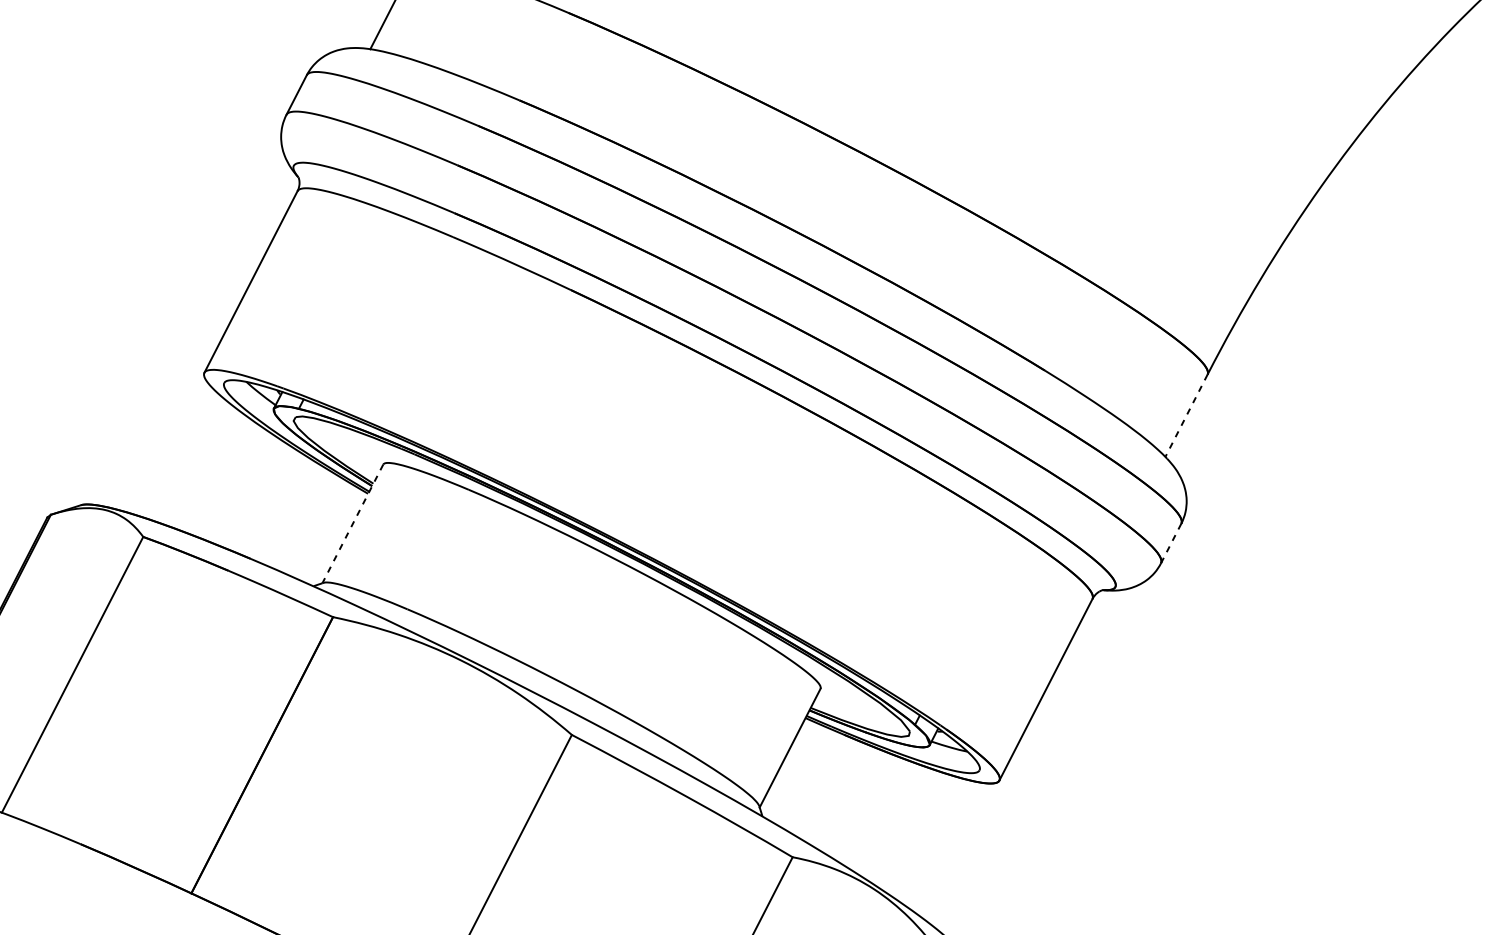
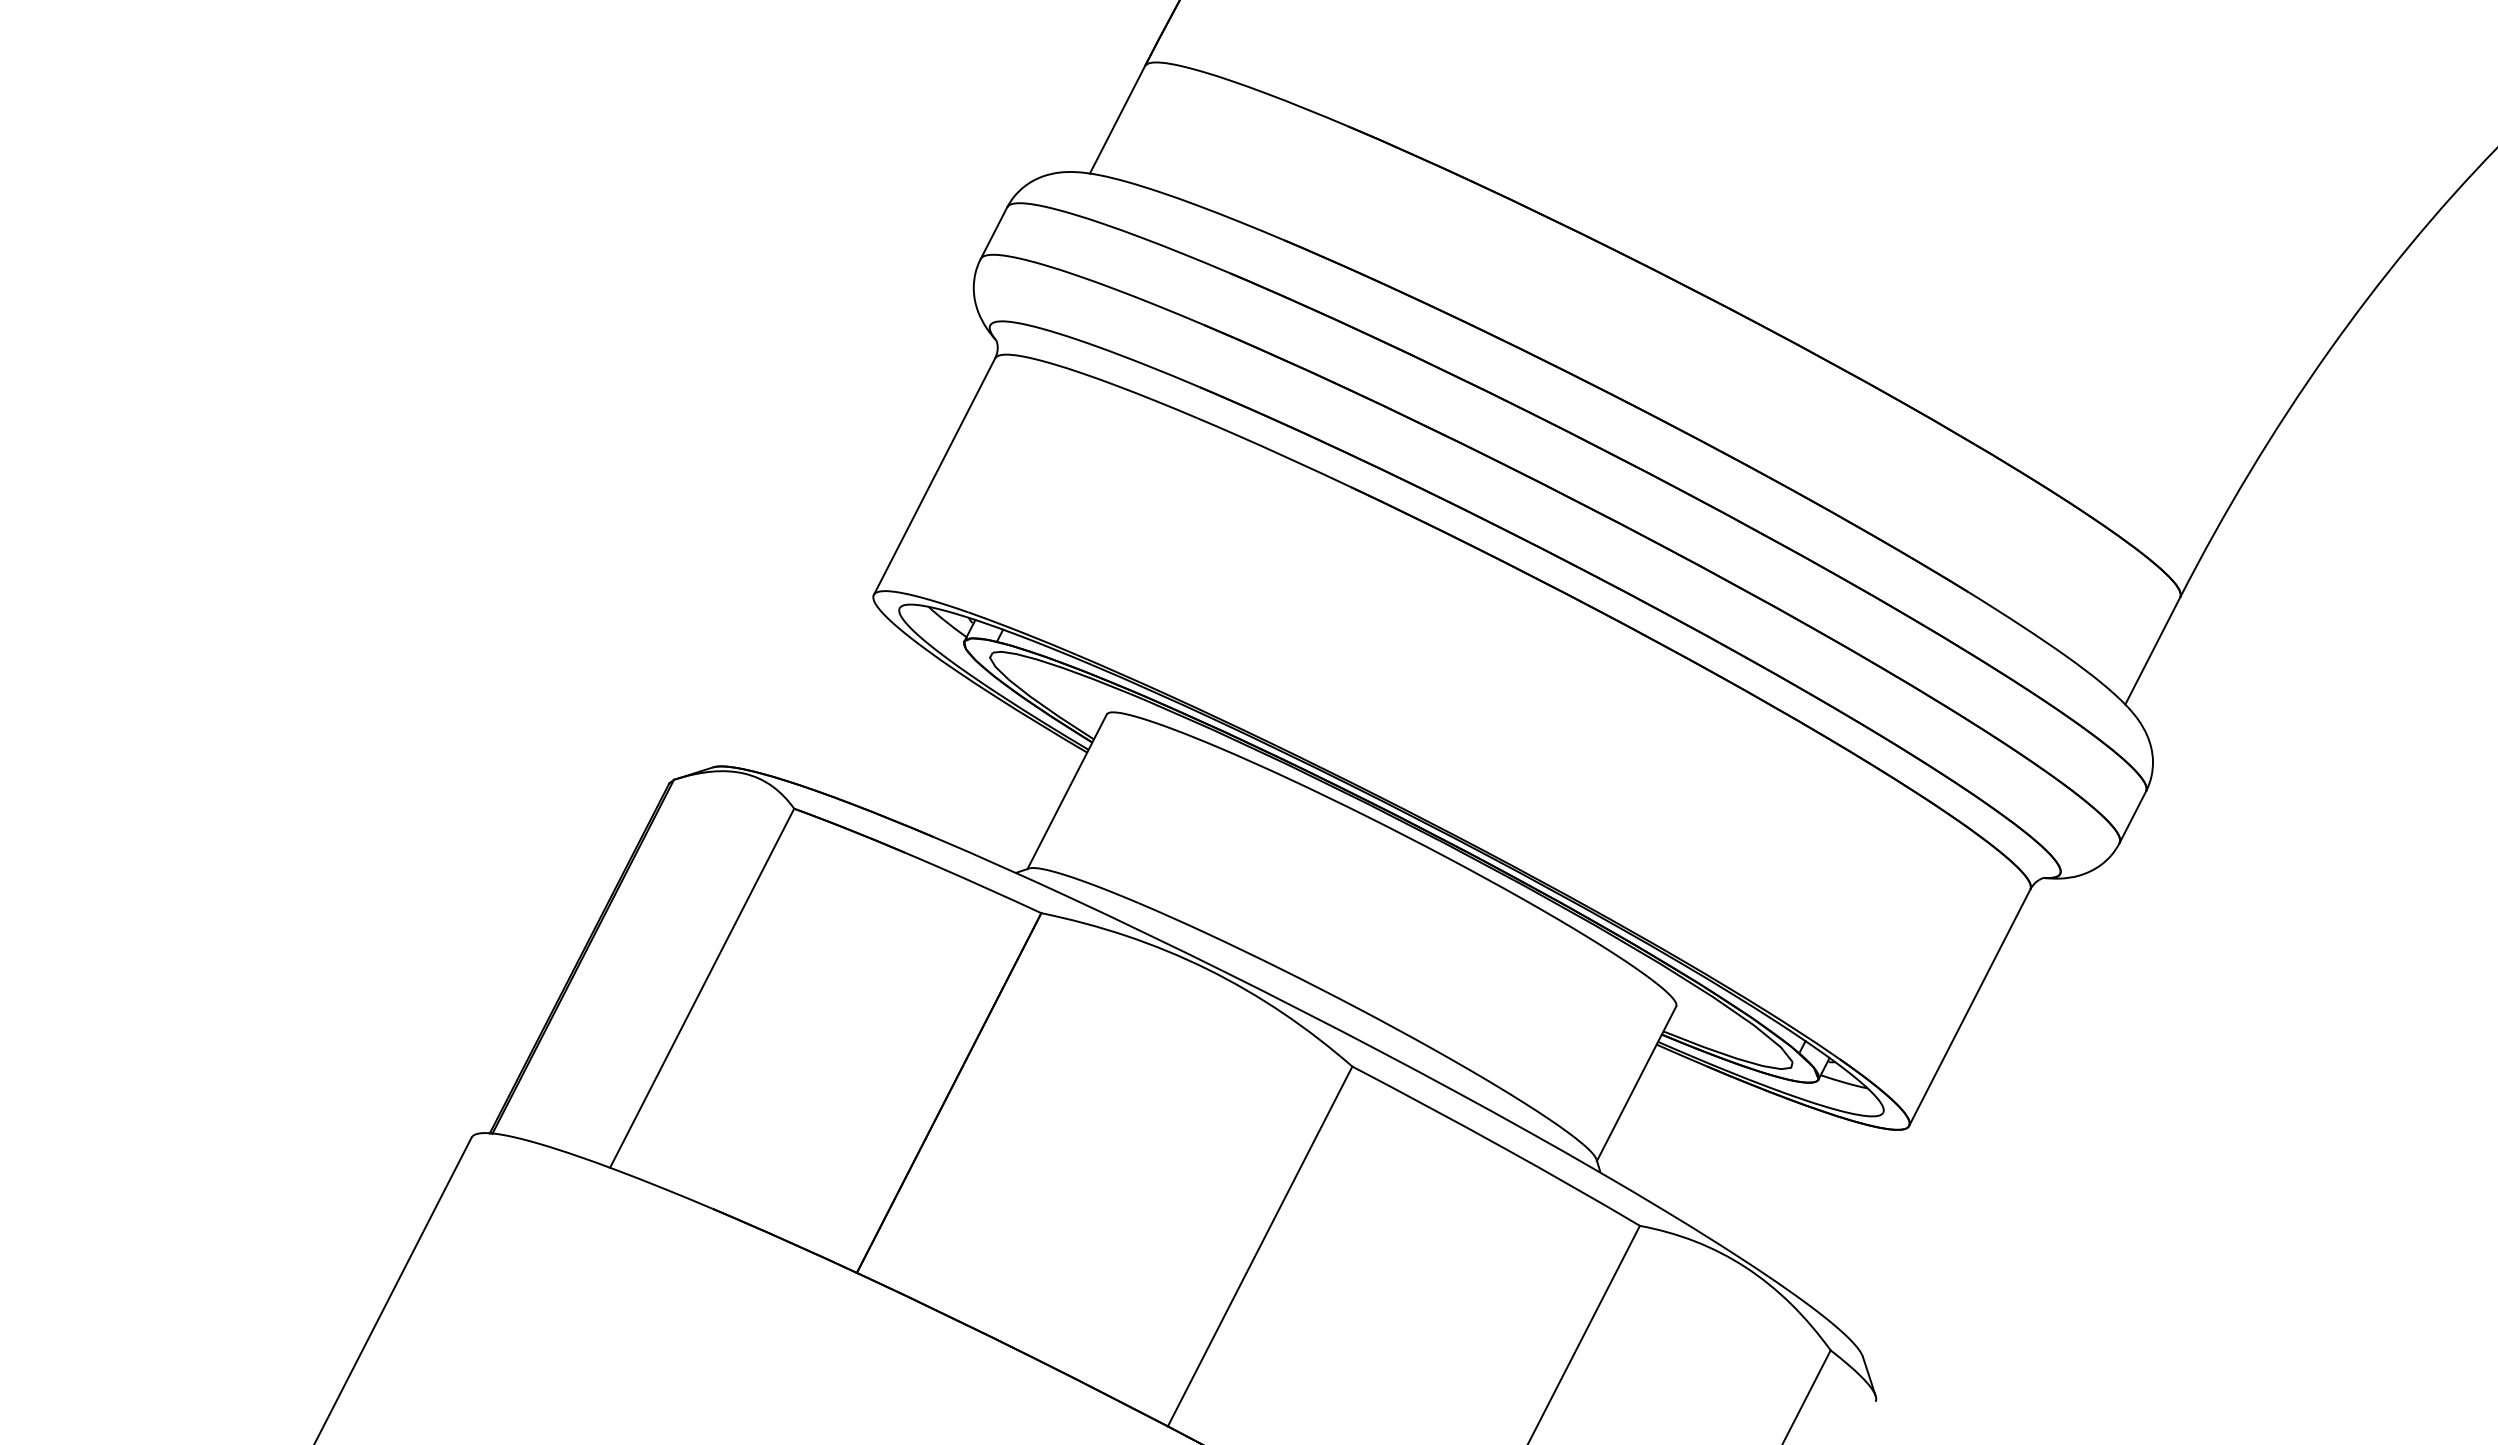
line: (1186, 416) -> (2152, 651), dashed -> solid
line: (353, 523) -> (1067, 791), dashed -> solid
line: (1170, 543) -> (2132, 817), dashed -> solid

